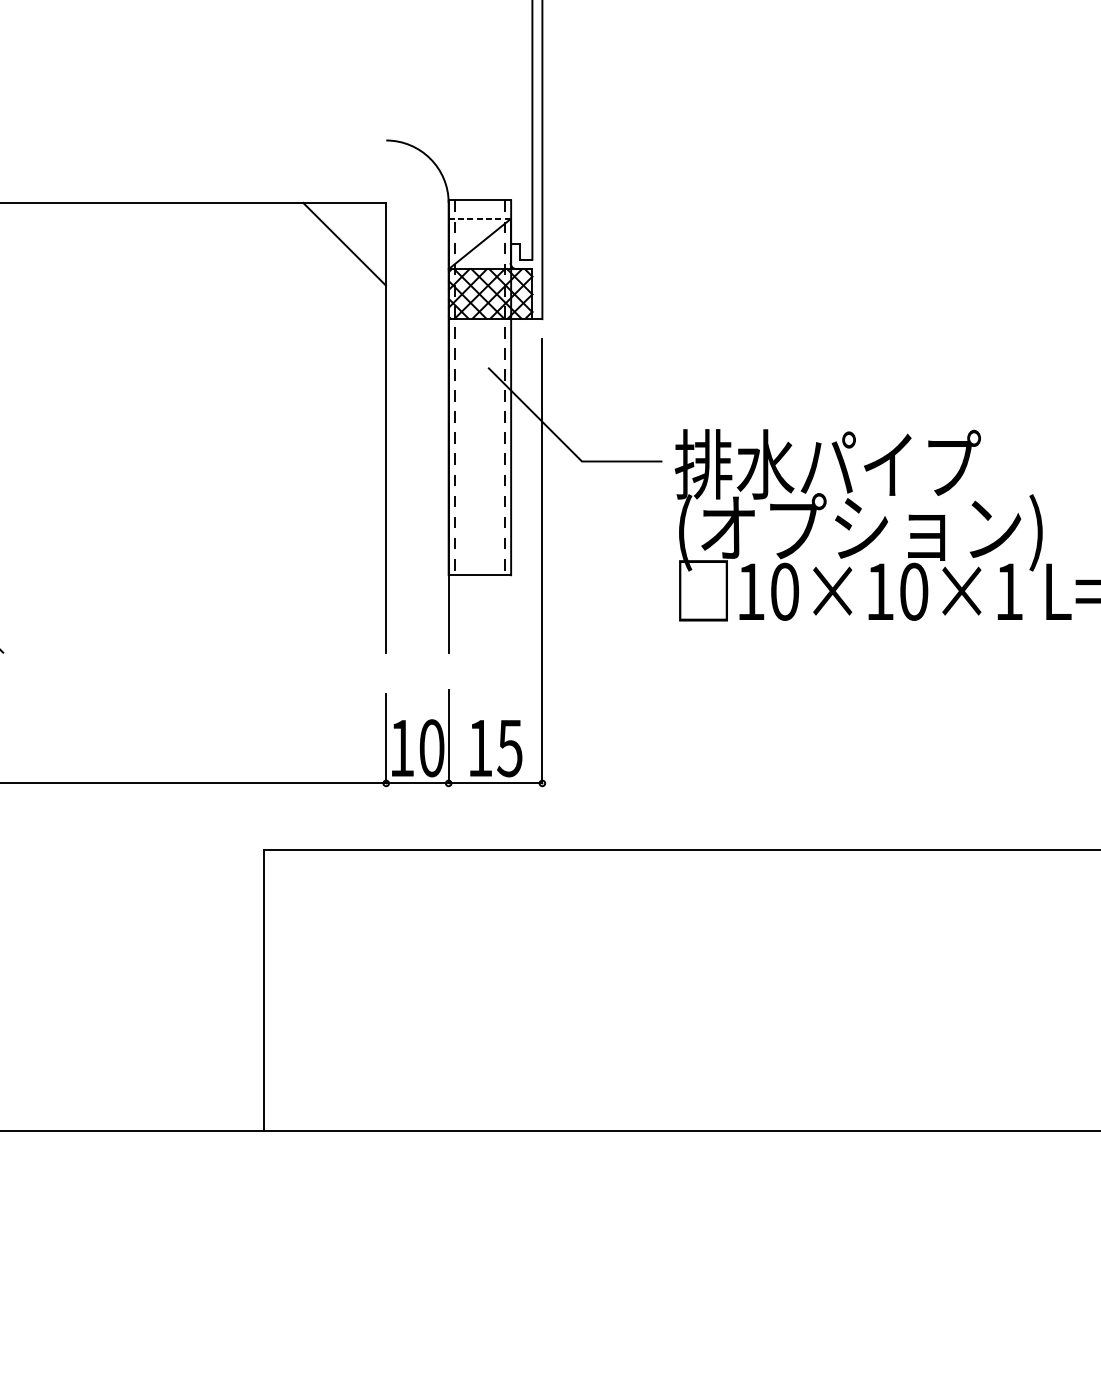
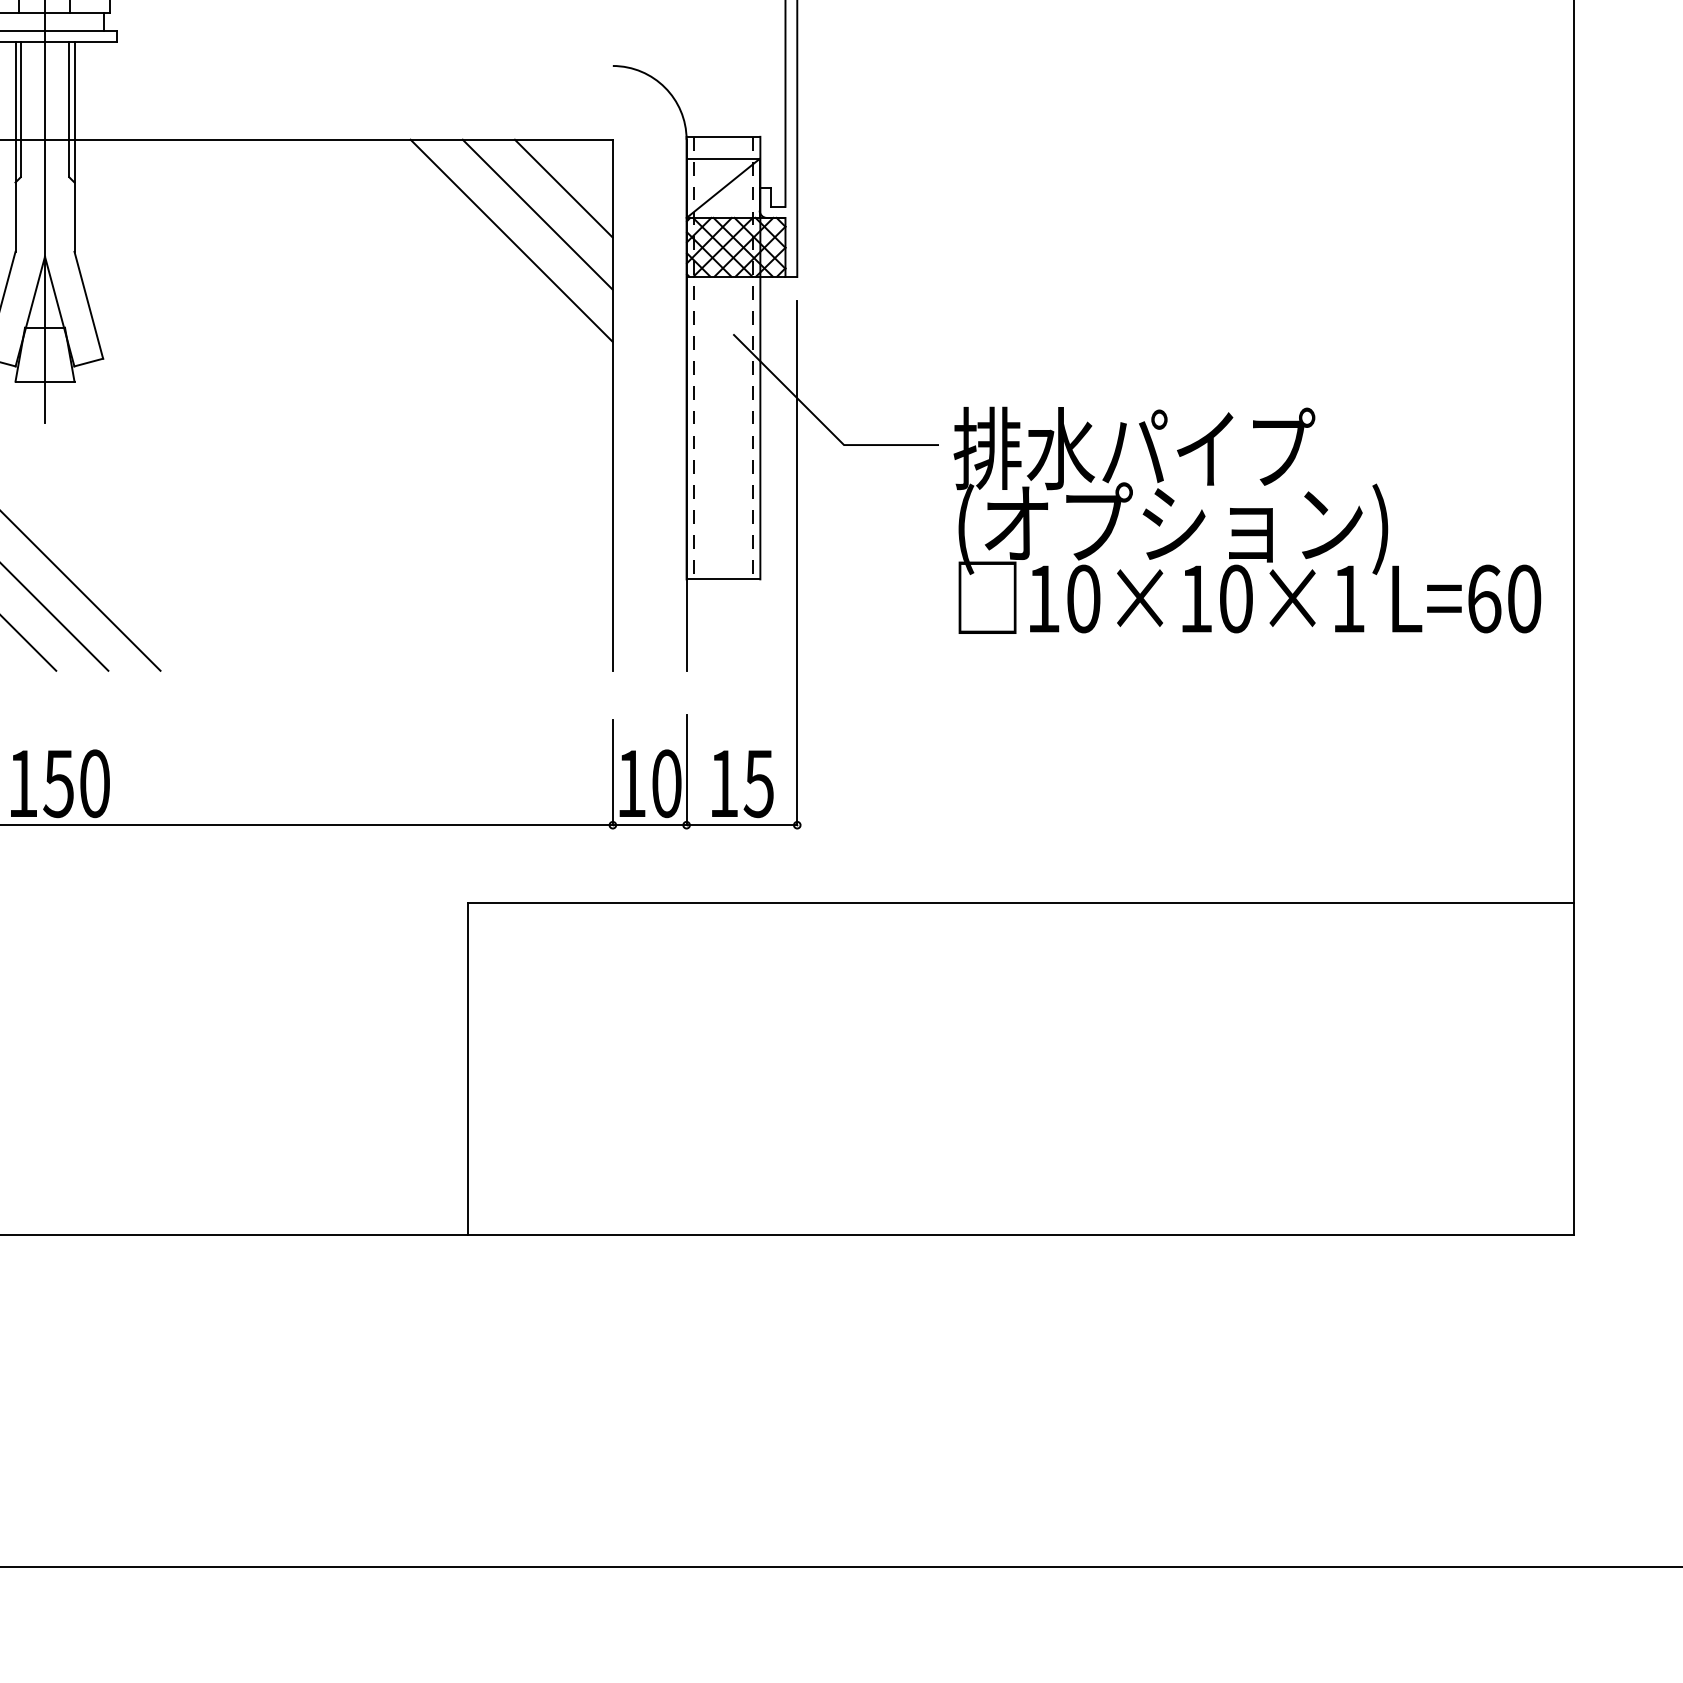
line: (479, 218) -> (723, 158), dashed -> solid
line: (322, 266) -> (537, 214), added
line: (300, 288) -> (511, 240), added

